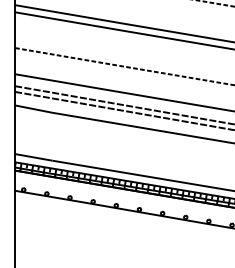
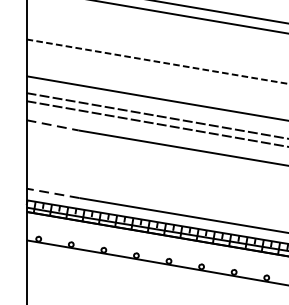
line: (33, 109) -> (52, 125), solid -> dashed
line: (33, 157) -> (52, 193), solid -> dashed

